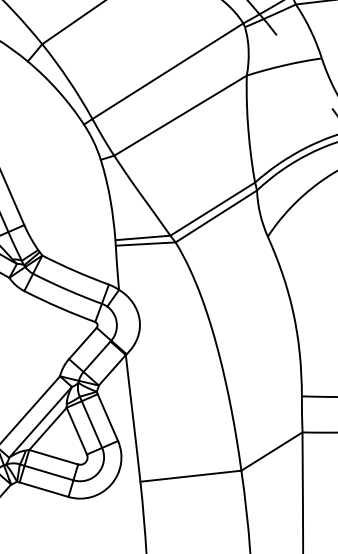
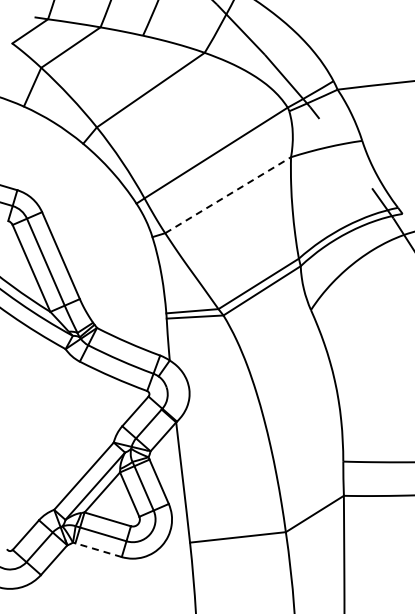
line: (180, 114) -> (228, 194), solid -> dashed
line: (43, 490) -> (98, 550), solid -> dashed

